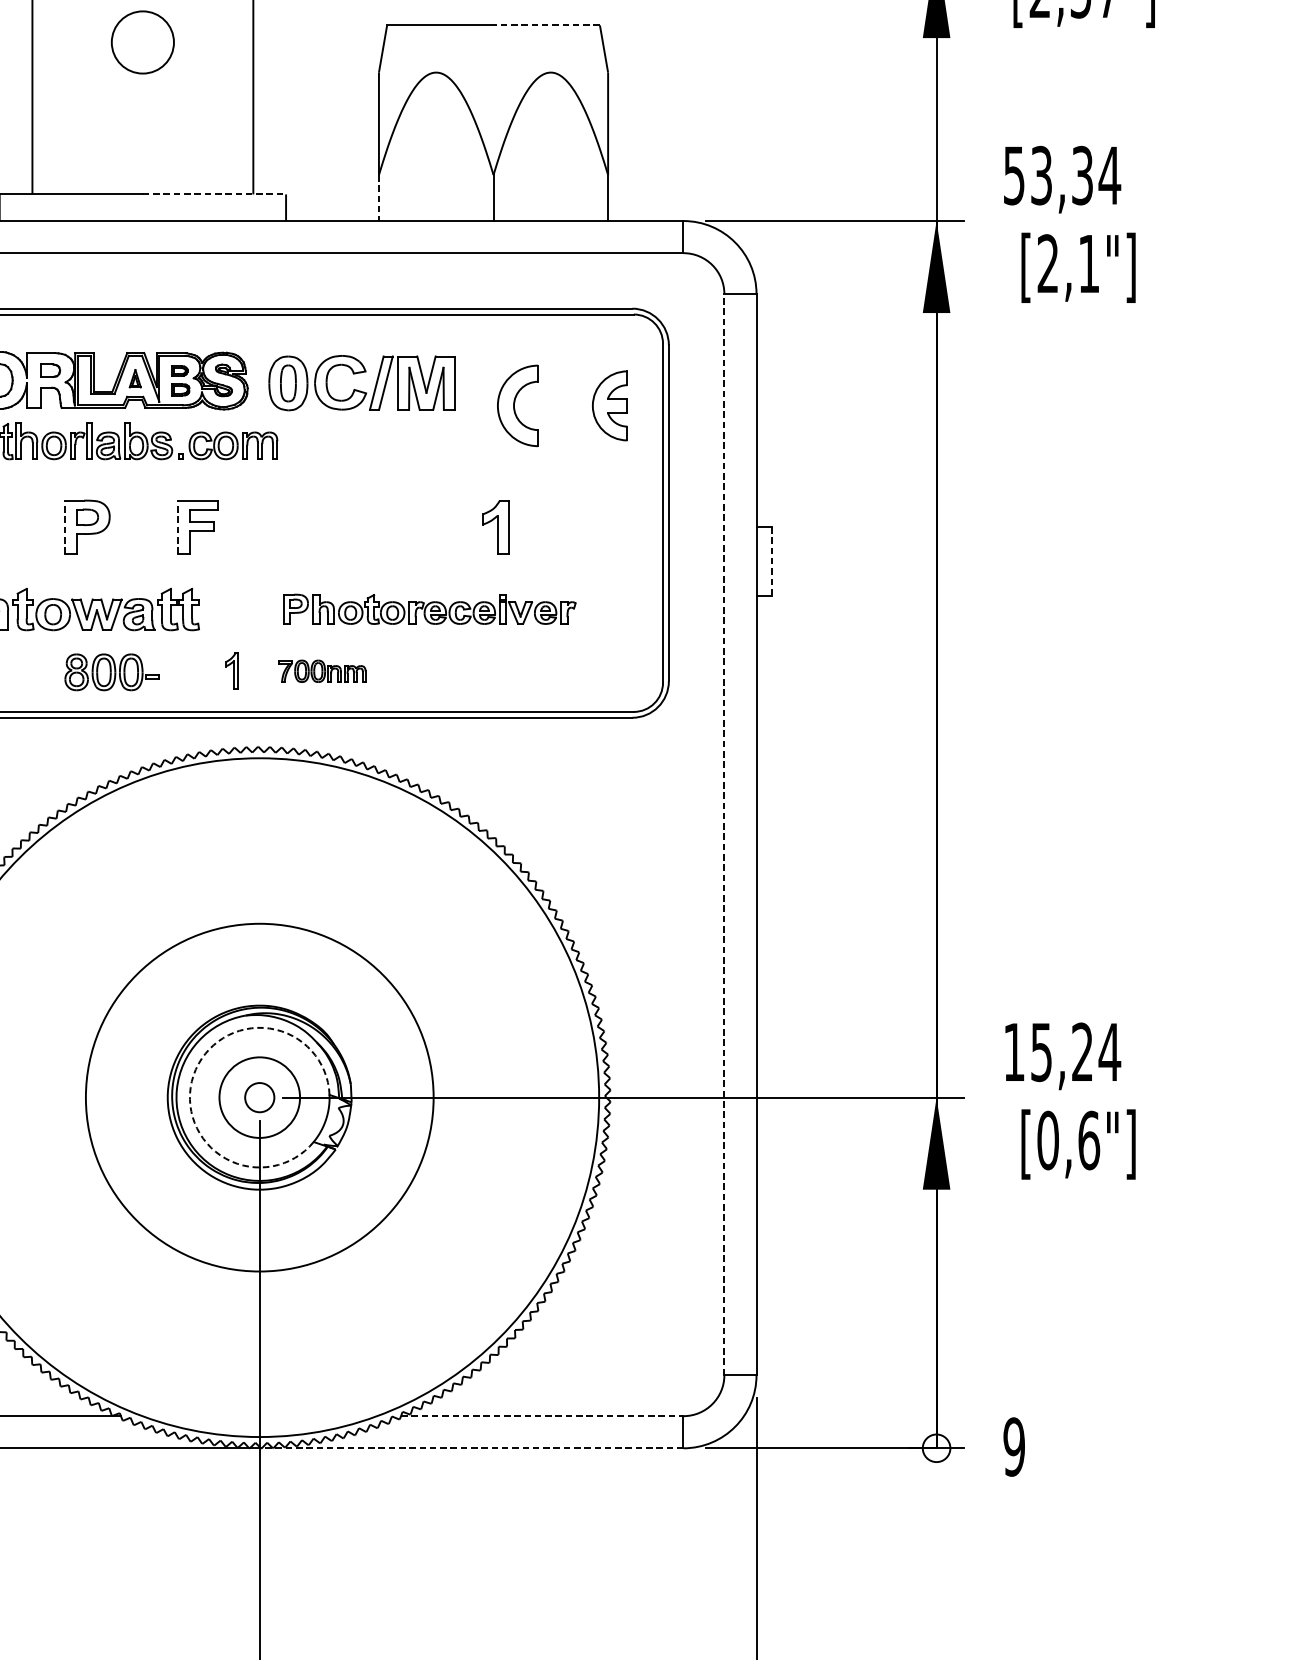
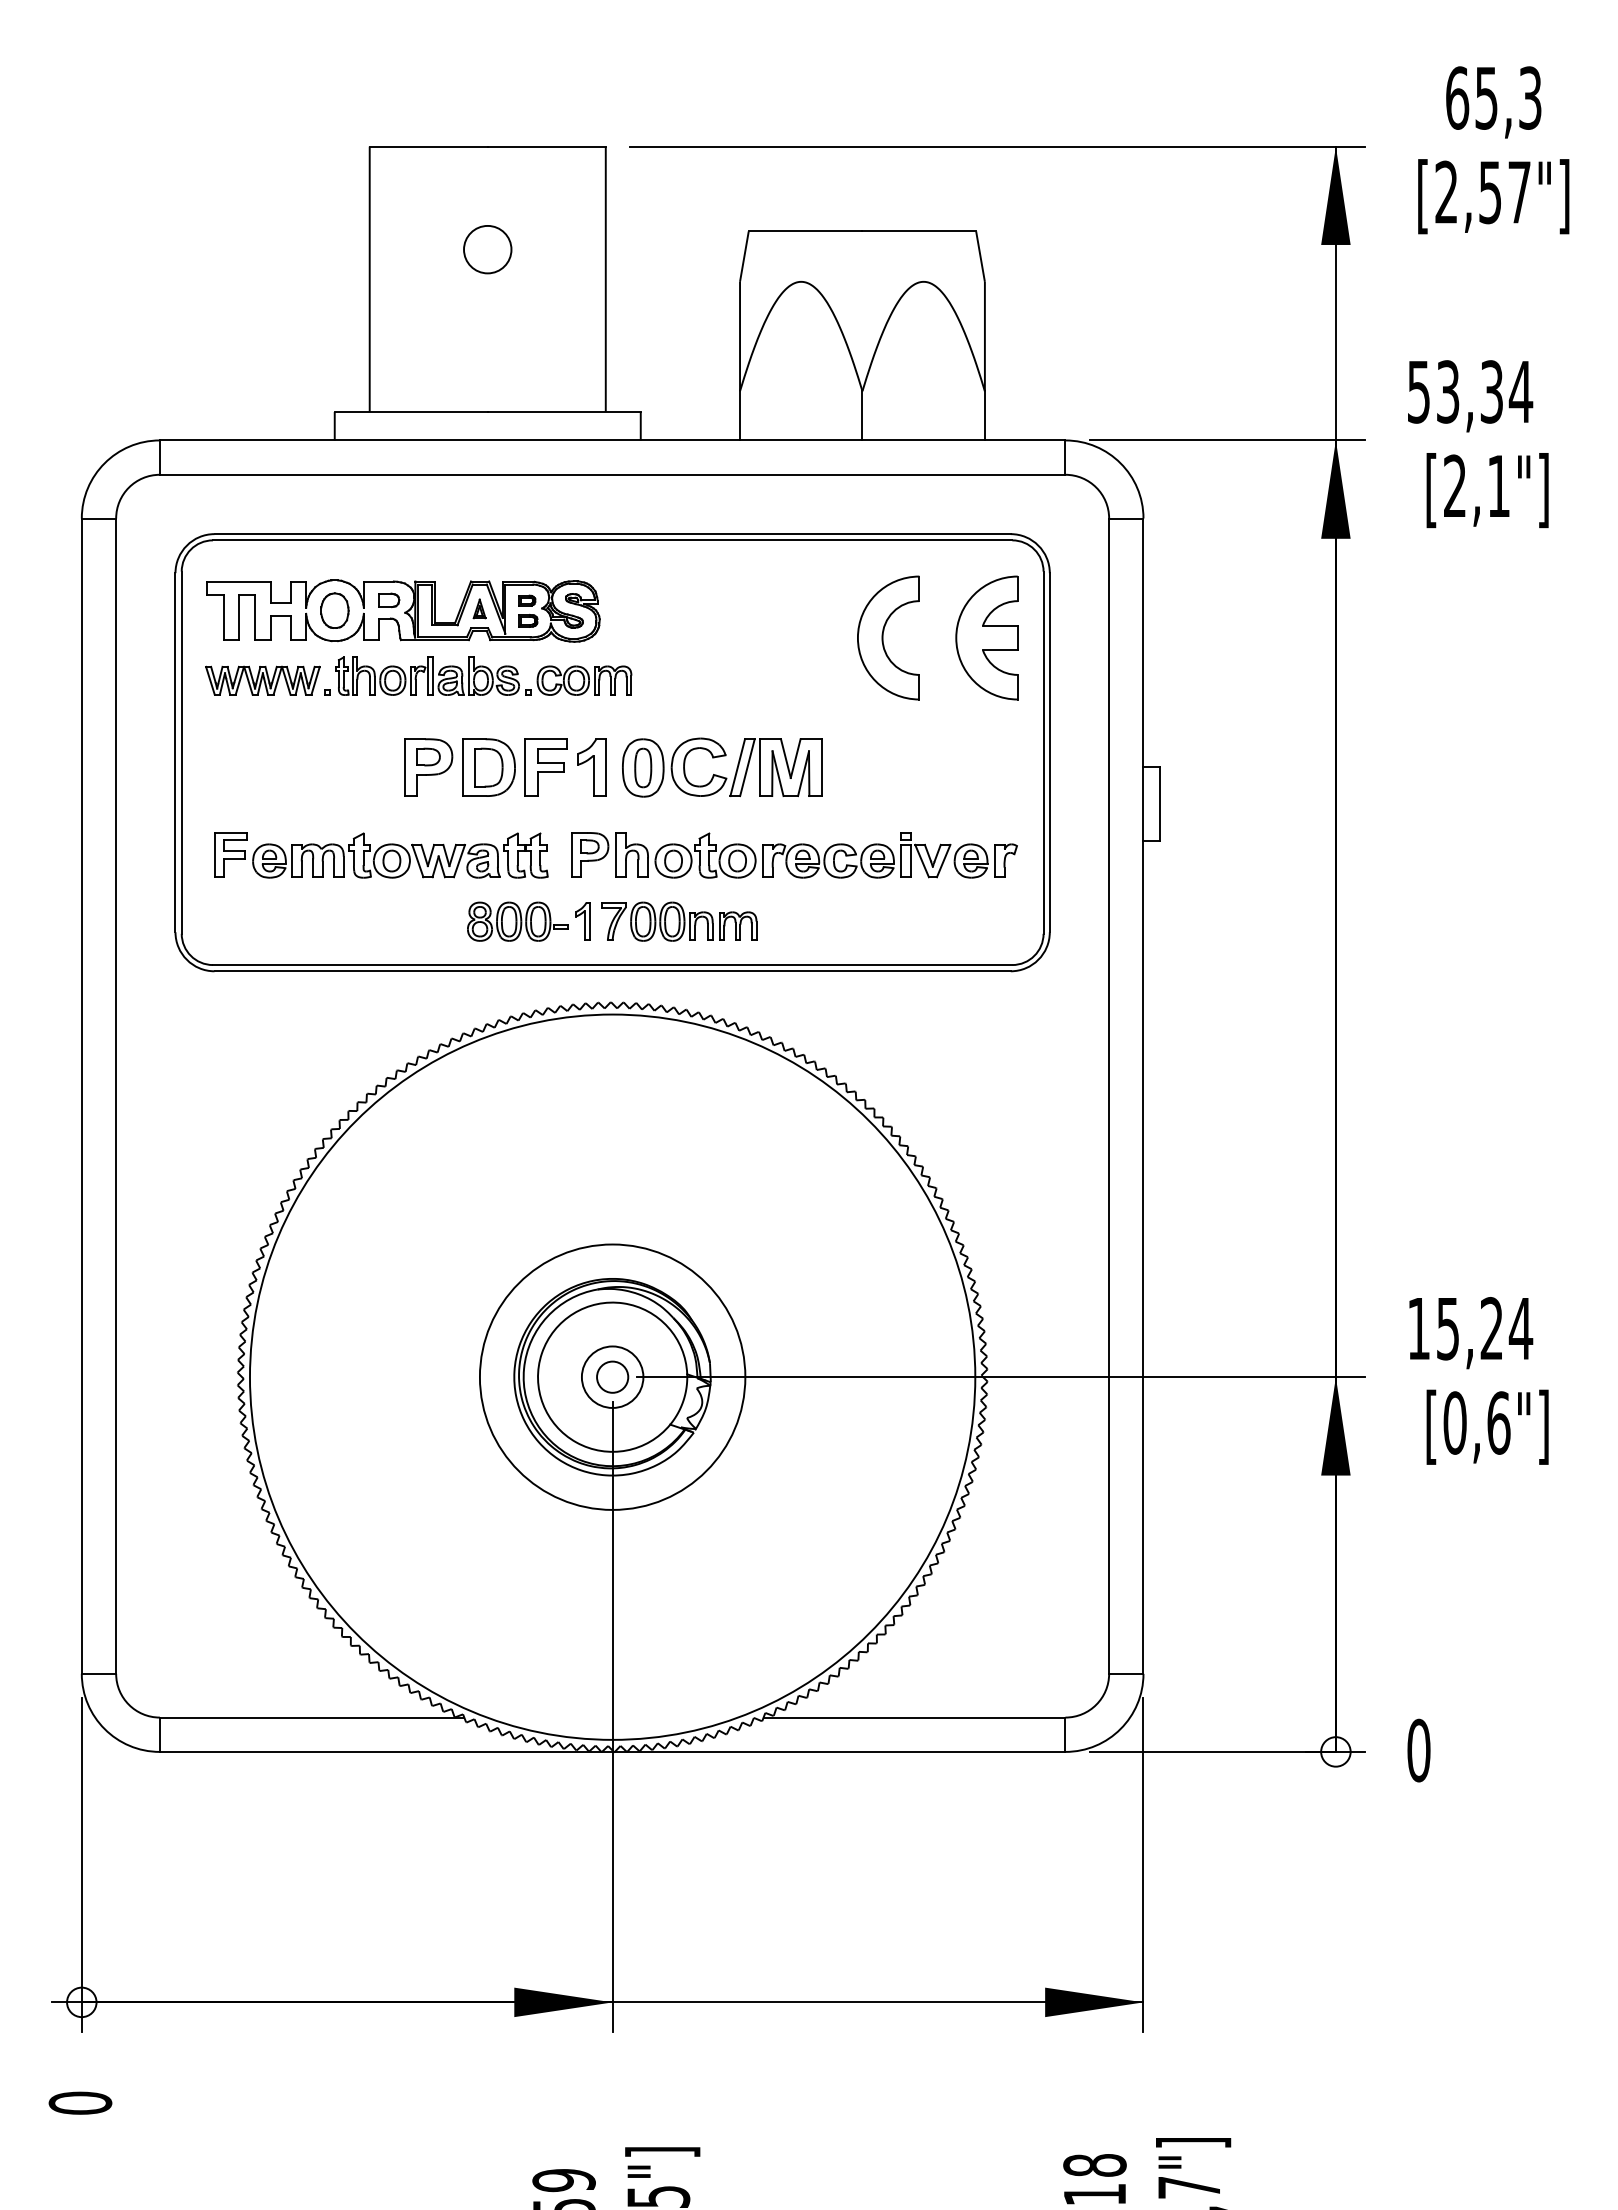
line: (546, 25) -> (919, 231), dashed -> solid
circle: (142, 42) -> (487, 249), size x0.71
line: (214, 194) -> (564, 412), dashed -> solid
line: (379, 197) -> (740, 415), dashed -> solid
part: (360, 390) -> (720, 775), moved
part: (517, 405) -> (888, 637), size x1.43
part: (609, 405) -> (986, 637), size x1.67
line: (64, 527) -> (404, 767), dashed -> solid
part: (143, 527) -> (488, 767), added
line: (178, 527) -> (525, 767), dashed -> solid
part: (495, 527) -> (591, 767), moved
line: (771, 561) -> (1159, 804), dashed -> solid
part: (429, 609) -> (794, 855), size x1.43
part: (322, 671) -> (679, 921), size x1.67
part: (111, 672) -> (517, 921), moved
line: (724, 834) -> (1109, 1096), dashed -> solid
arc: (193, 1075) -> (541, 1353), dashed -> solid
circle: (259, 1096) -> (612, 1376), size x0.71
circle: (259, 1096) -> (612, 1376), size x0.71
line: (542, 1416) -> (914, 1717), dashed -> solid
text: (1013, 1446) -> (1418, 1750), 9 -> 0
line: (472, 1447) -> (839, 1751), dashed -> solid

